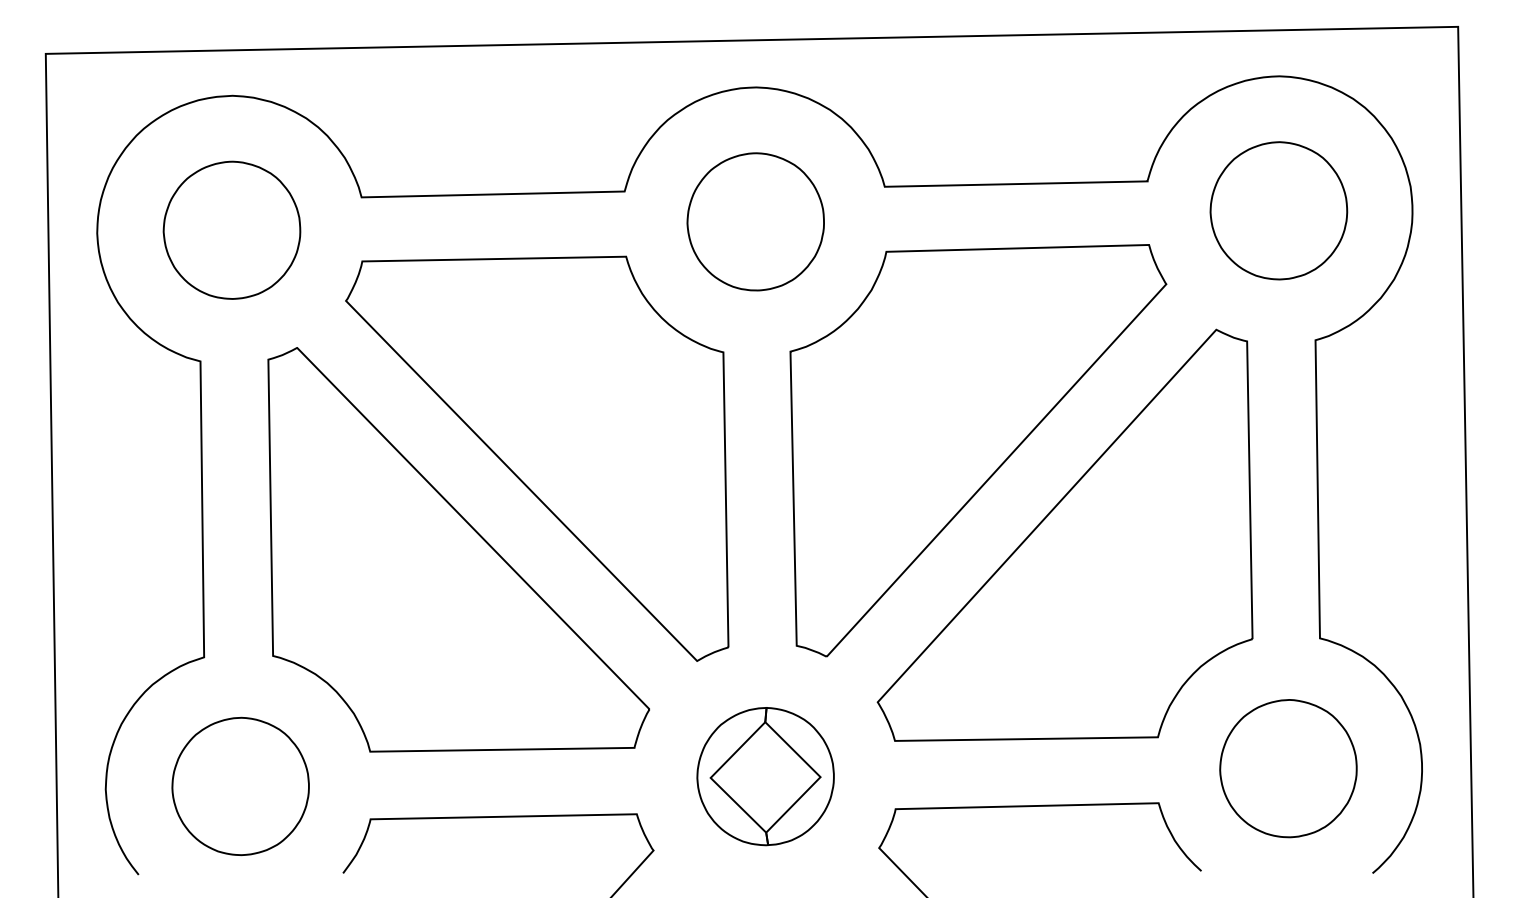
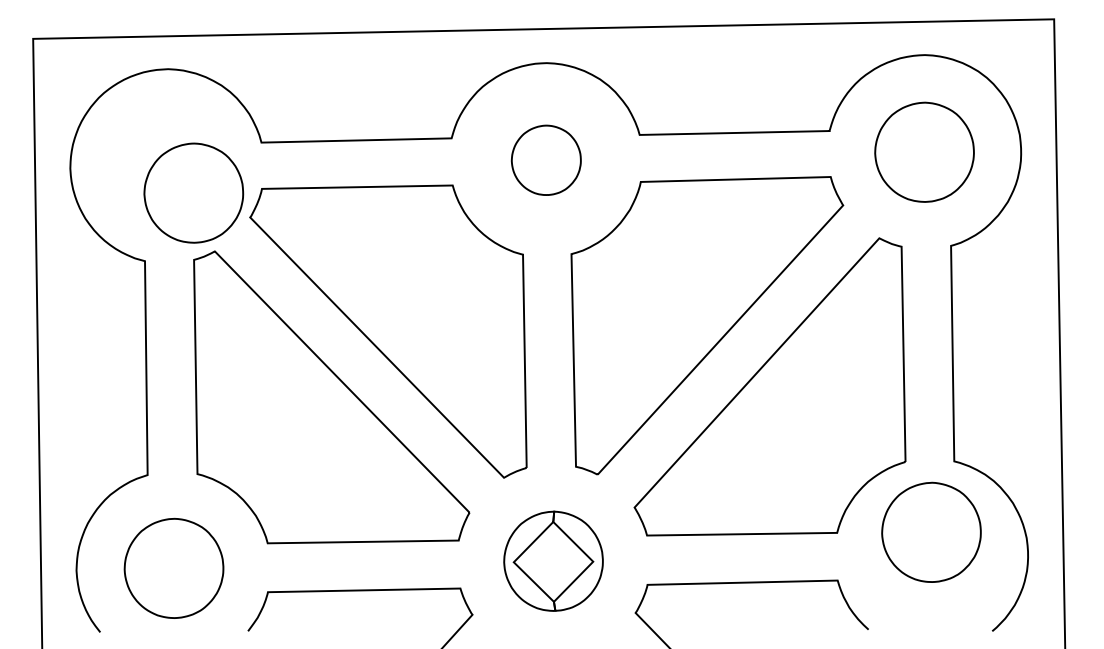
part: (755, 221) -> (546, 160), size x0.7
part: (231, 229) -> (193, 192), moved
part: (1288, 768) -> (931, 532), moved

